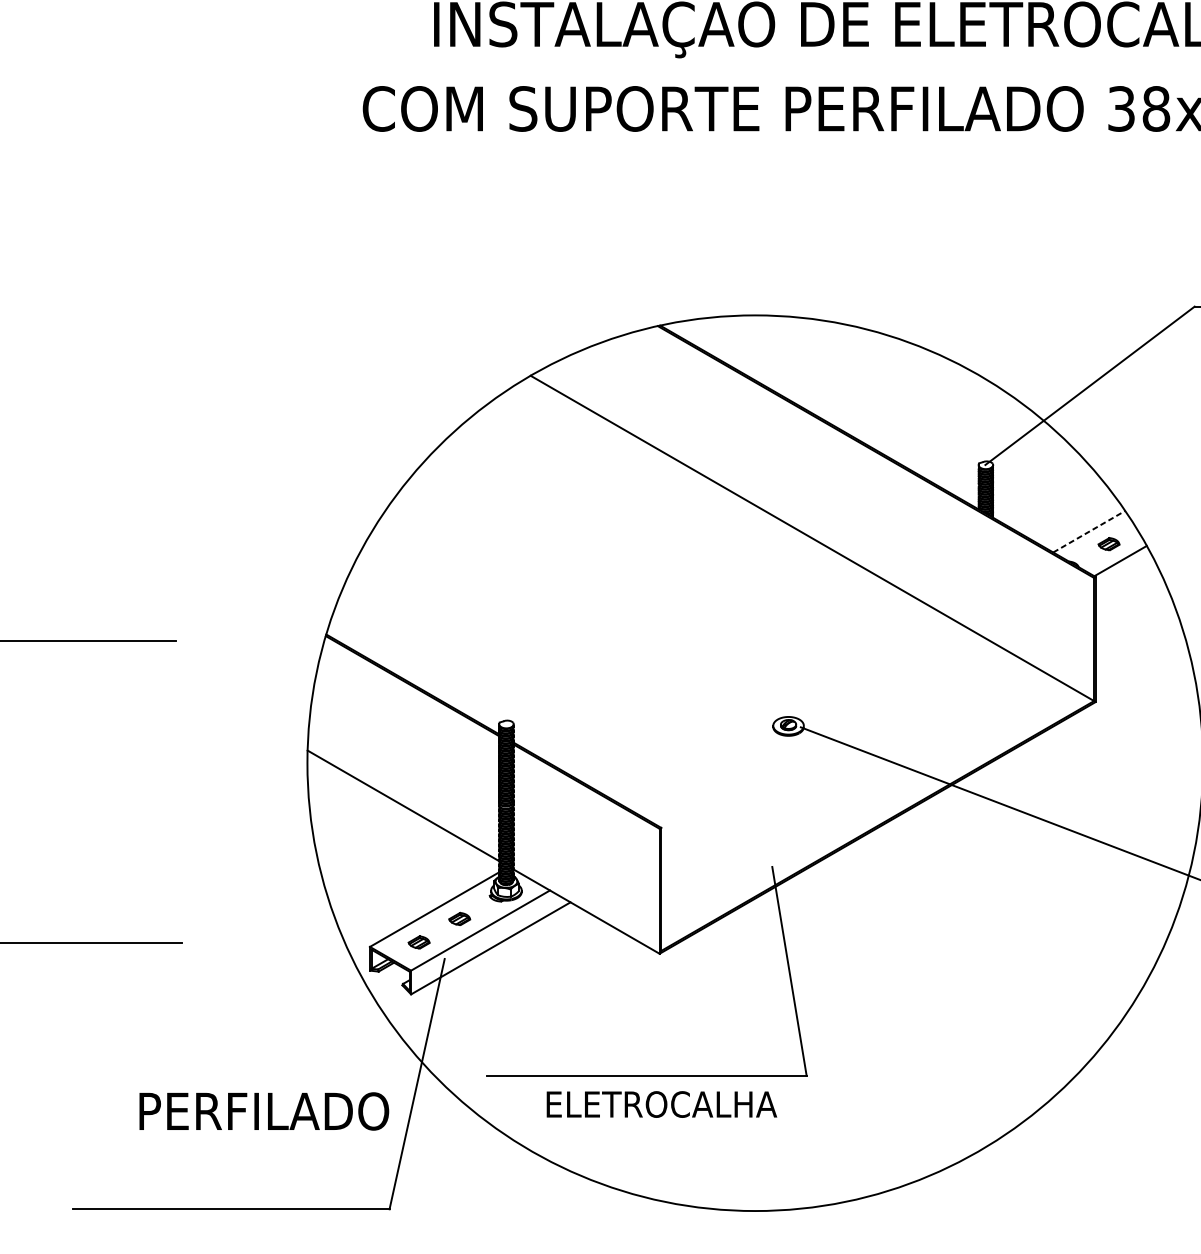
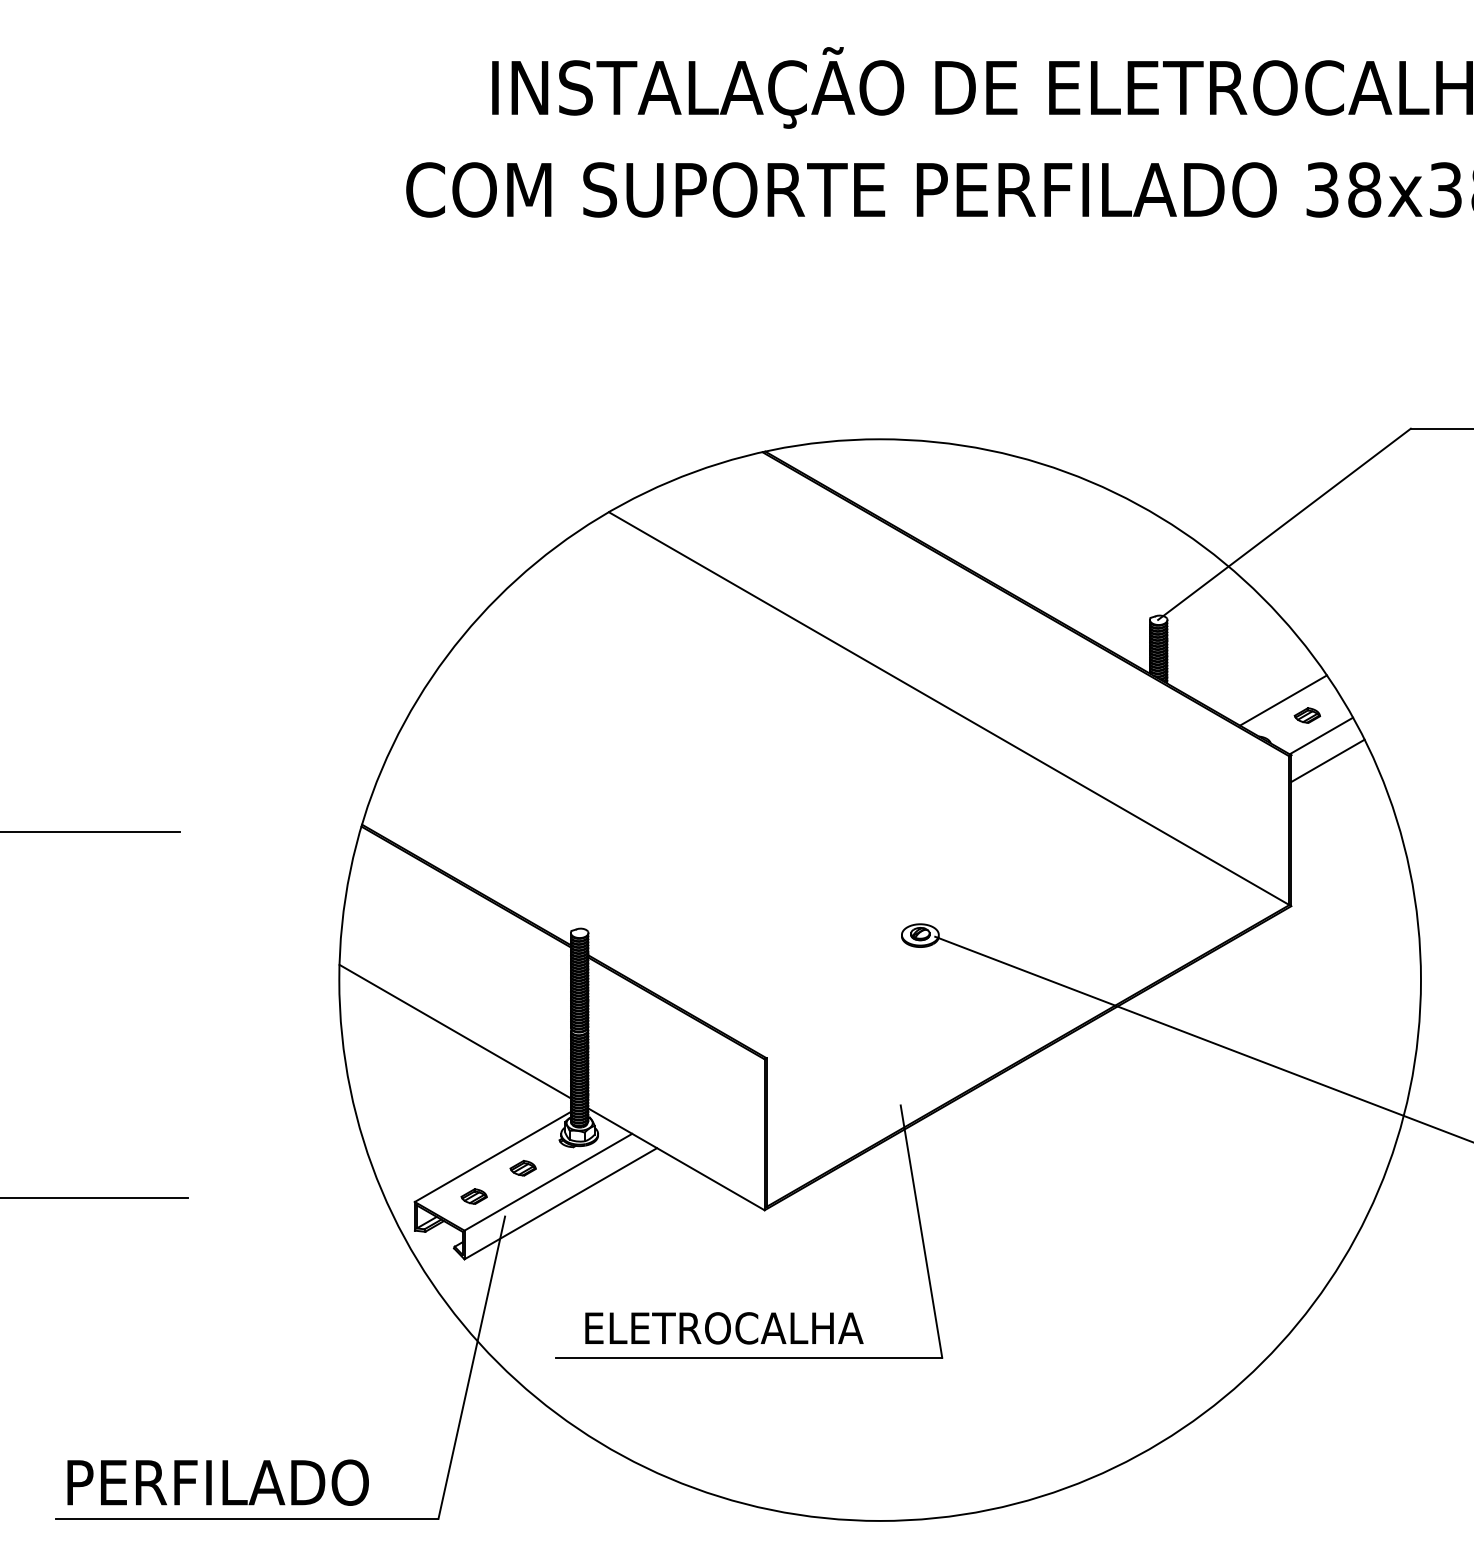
line: (1089, 531) -> (1283, 700), dashed -> solid
line: (1125, 581) -> (1327, 760), added
text: (661, 1104) -> (724, 1328), moved
text: (263, 1111) -> (217, 1482), moved

